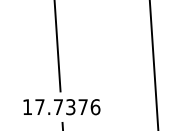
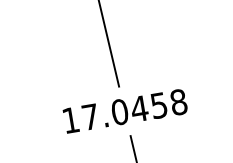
text: (76, 107) -> (148, 107), 17.7376 -> 17.0458

